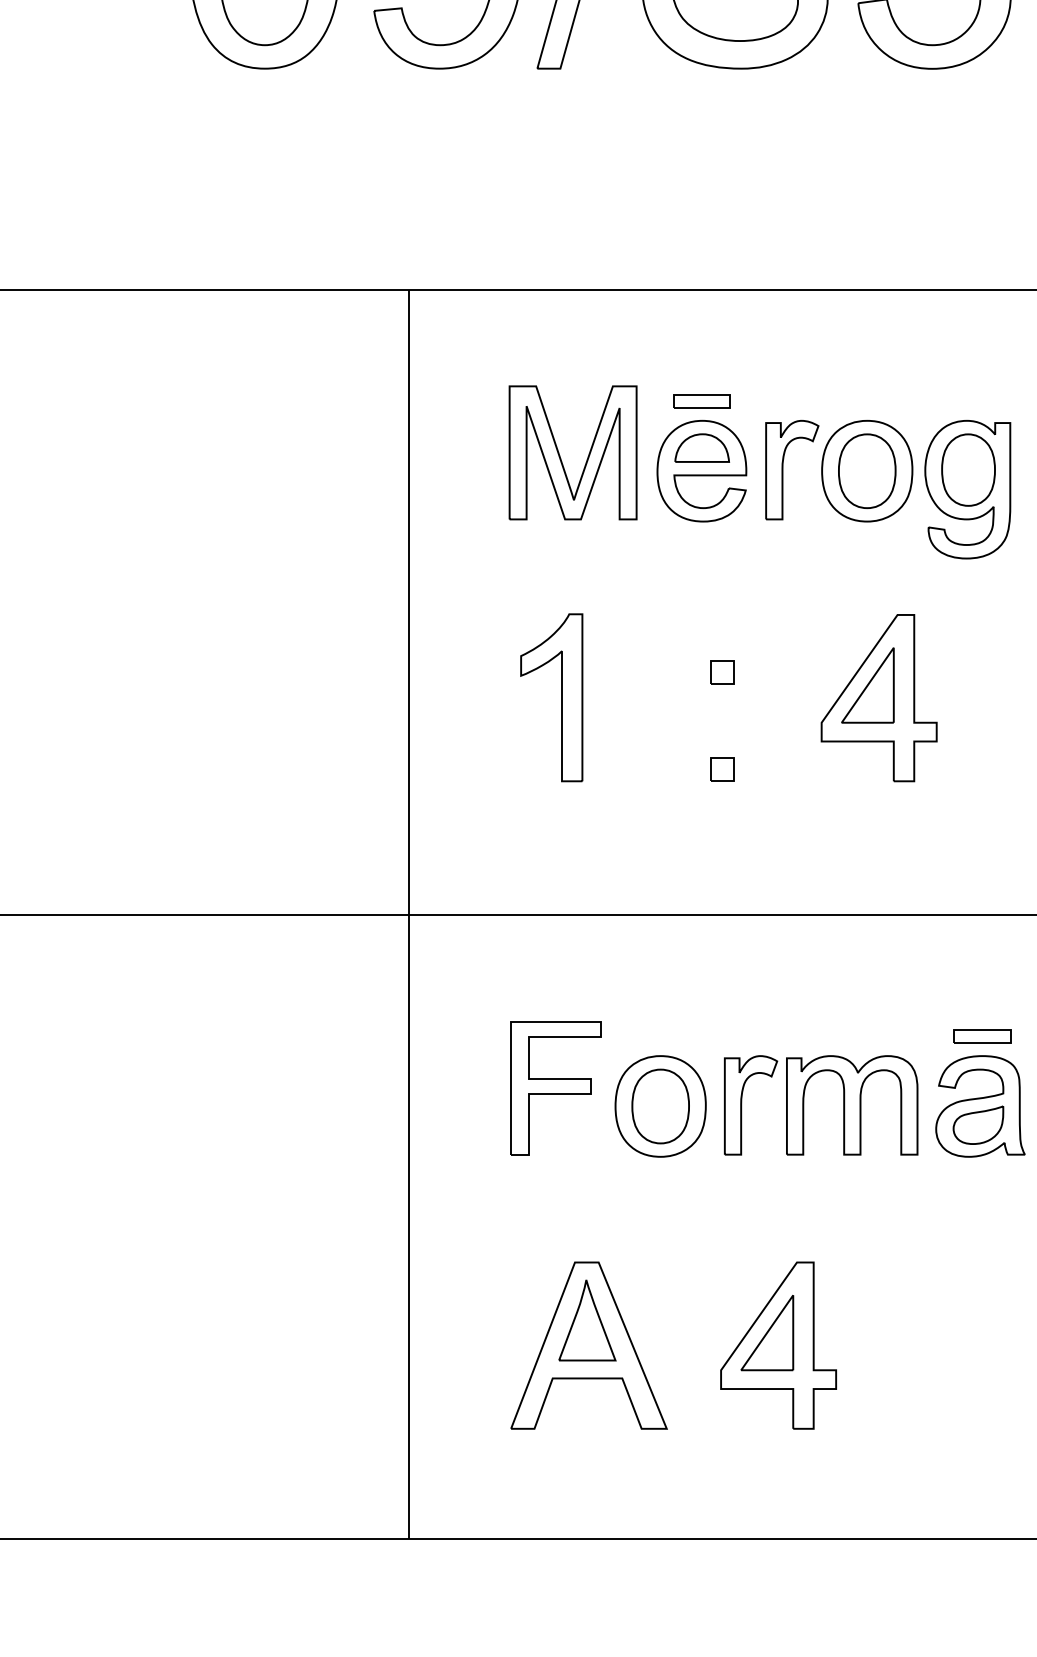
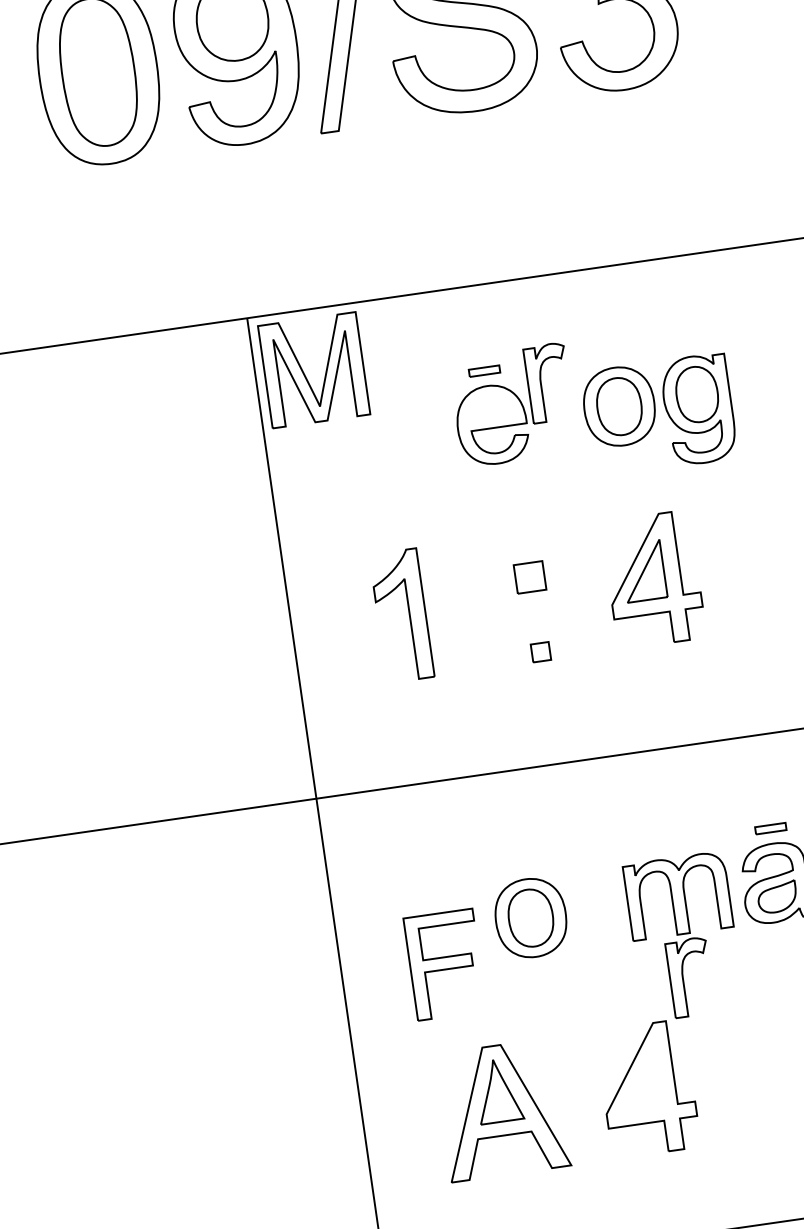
part: (701, 401) -> (484, 371), size x0.7
part: (701, 447) -> (489, 406), removed
part: (560, 455) -> (304, 373), moved
part: (783, 470) -> (541, 384), moved
part: (722, 672) -> (530, 577), size x1.6
part: (982, 1036) -> (770, 828), size x0.7
part: (555, 1088) -> (444, 965), moved
part: (742, 1105) -> (683, 978), moved
part: (767, 1333) -> (638, 1080), removed

